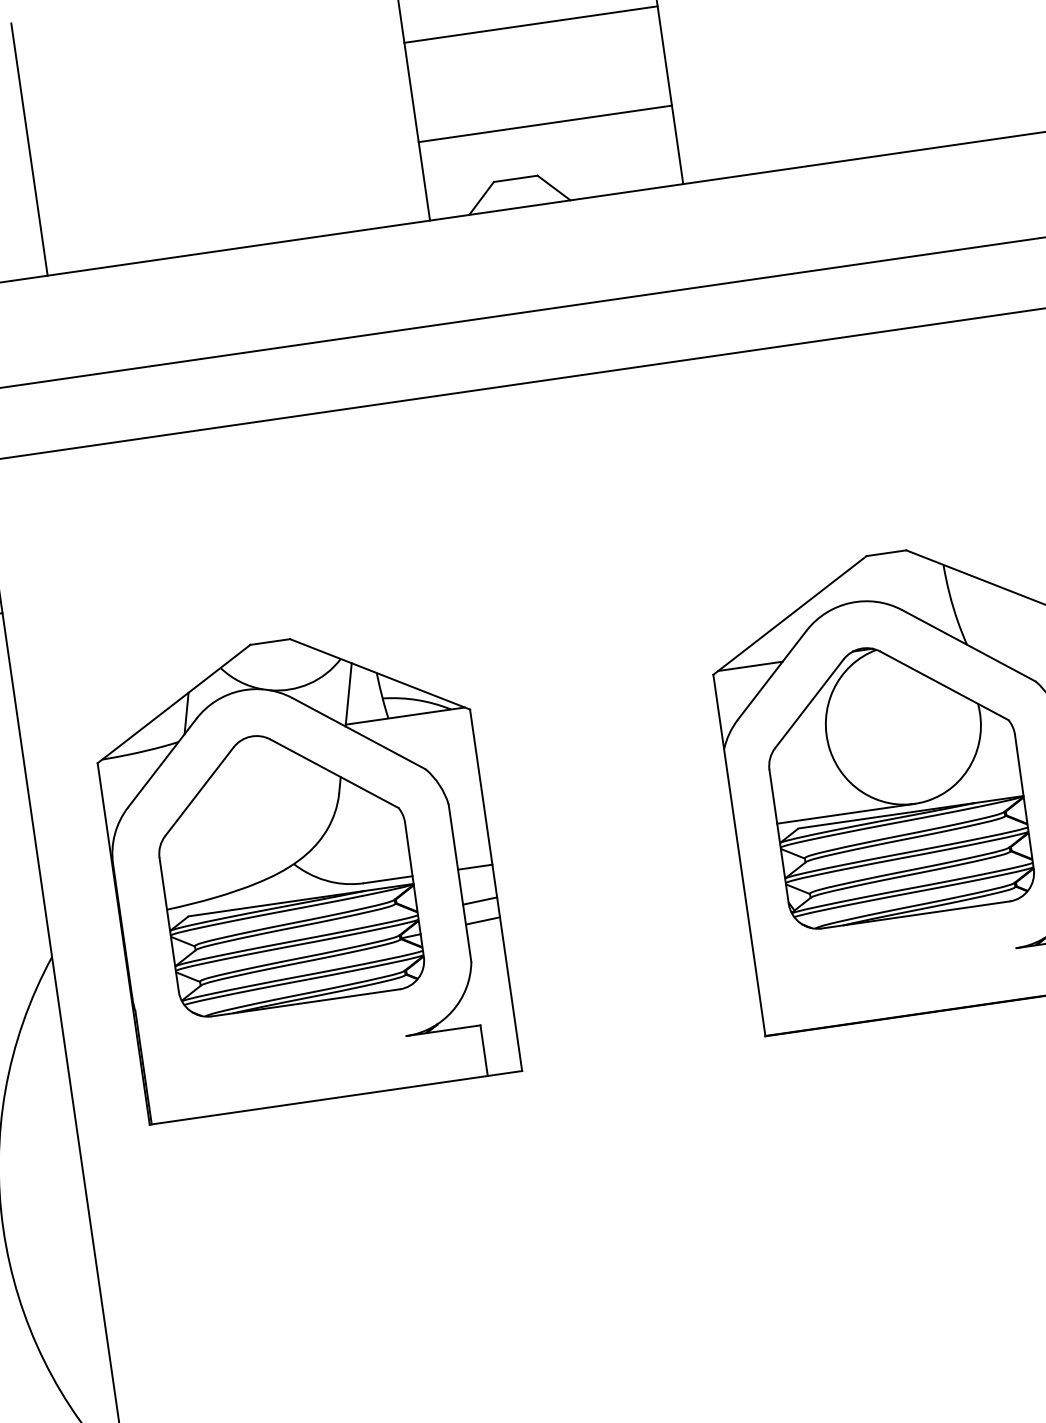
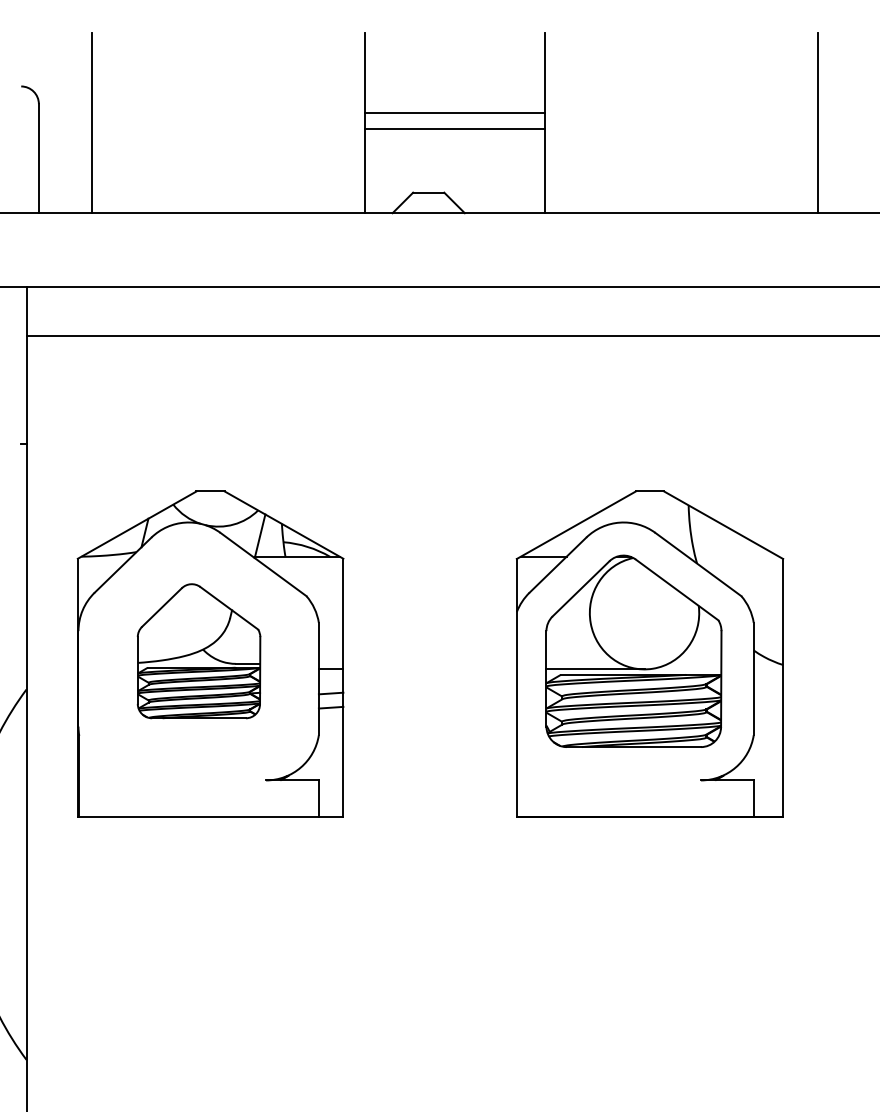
line: (530, 24) -> (454, 129), moved
line: (544, 124) -> (454, 113), moved
part: (285, 867) -> (198, 650), size x0.7

